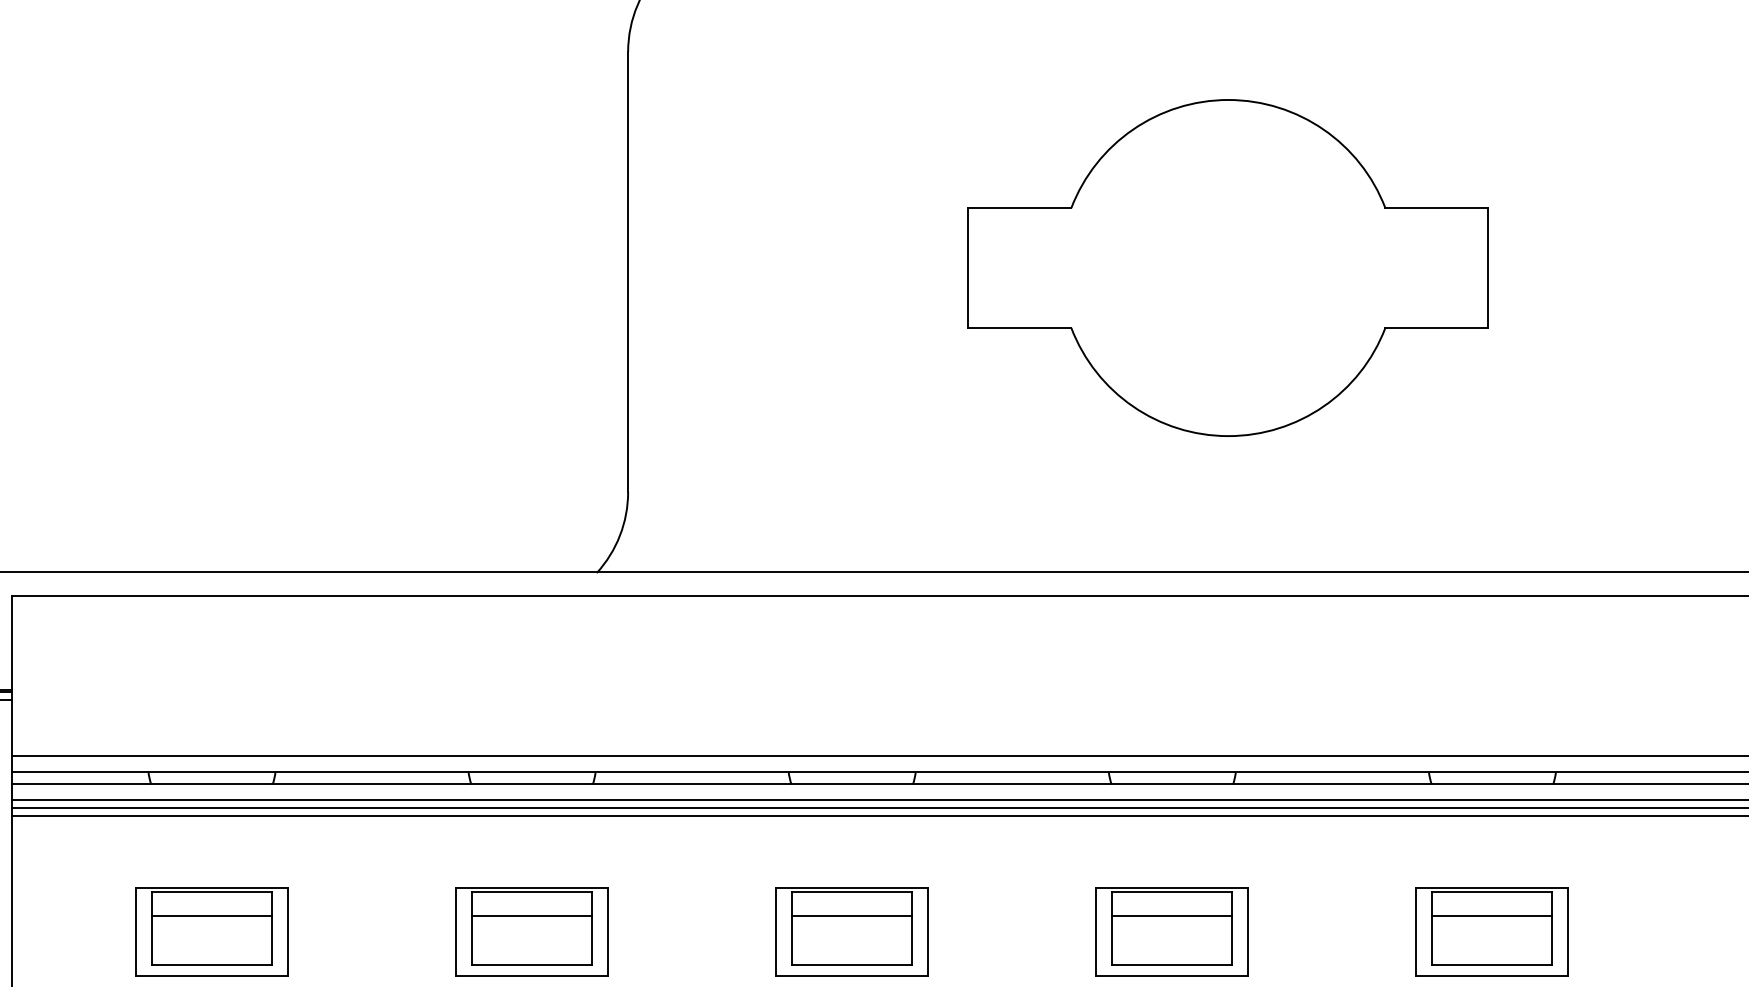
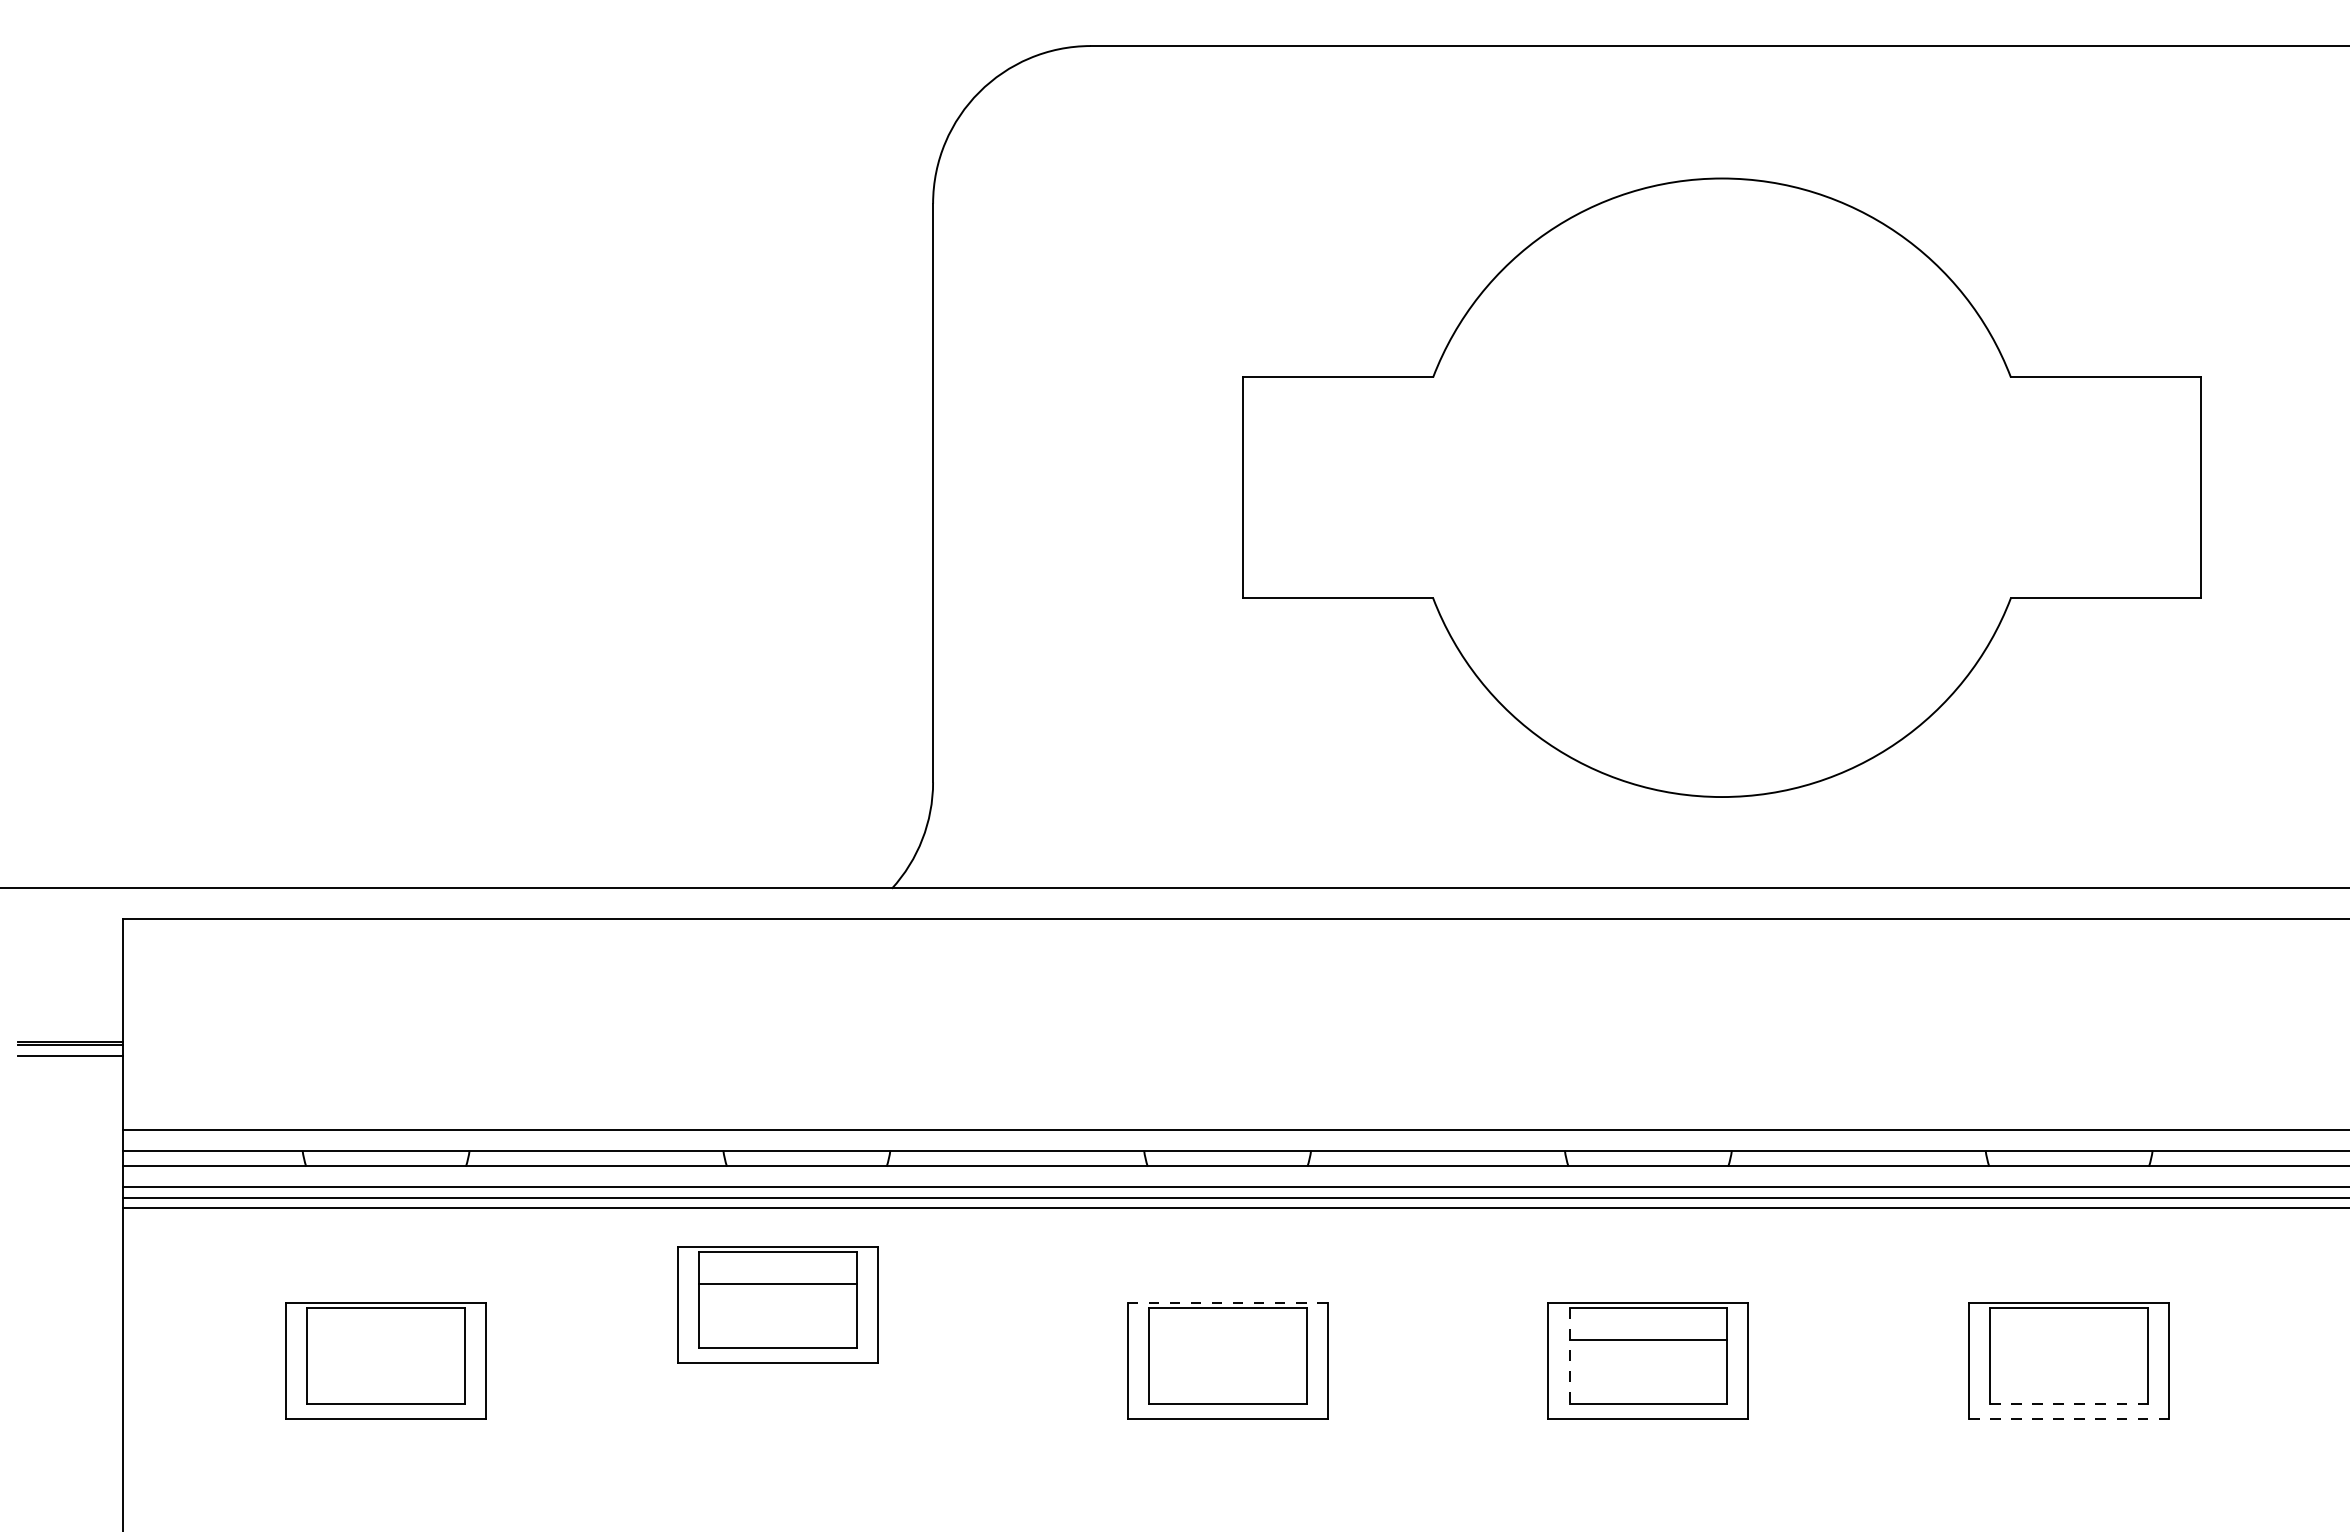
part: (1227, 267) -> (1721, 487), size x1.4
line: (852, 888) -> (1227, 1303), solid -> dashed
line: (212, 916) -> (386, 1339), removed
line: (852, 916) -> (1227, 1339), removed
line: (1492, 916) -> (2069, 1339), removed
line: (1112, 928) -> (1569, 1356), solid -> dashed
part: (531, 931) -> (777, 1304), moved
line: (1492, 964) -> (2069, 1403), solid -> dashed
line: (1492, 976) -> (2069, 1418), solid -> dashed

